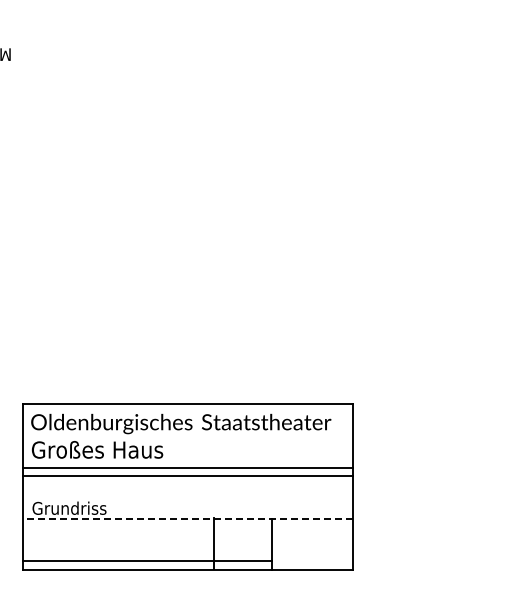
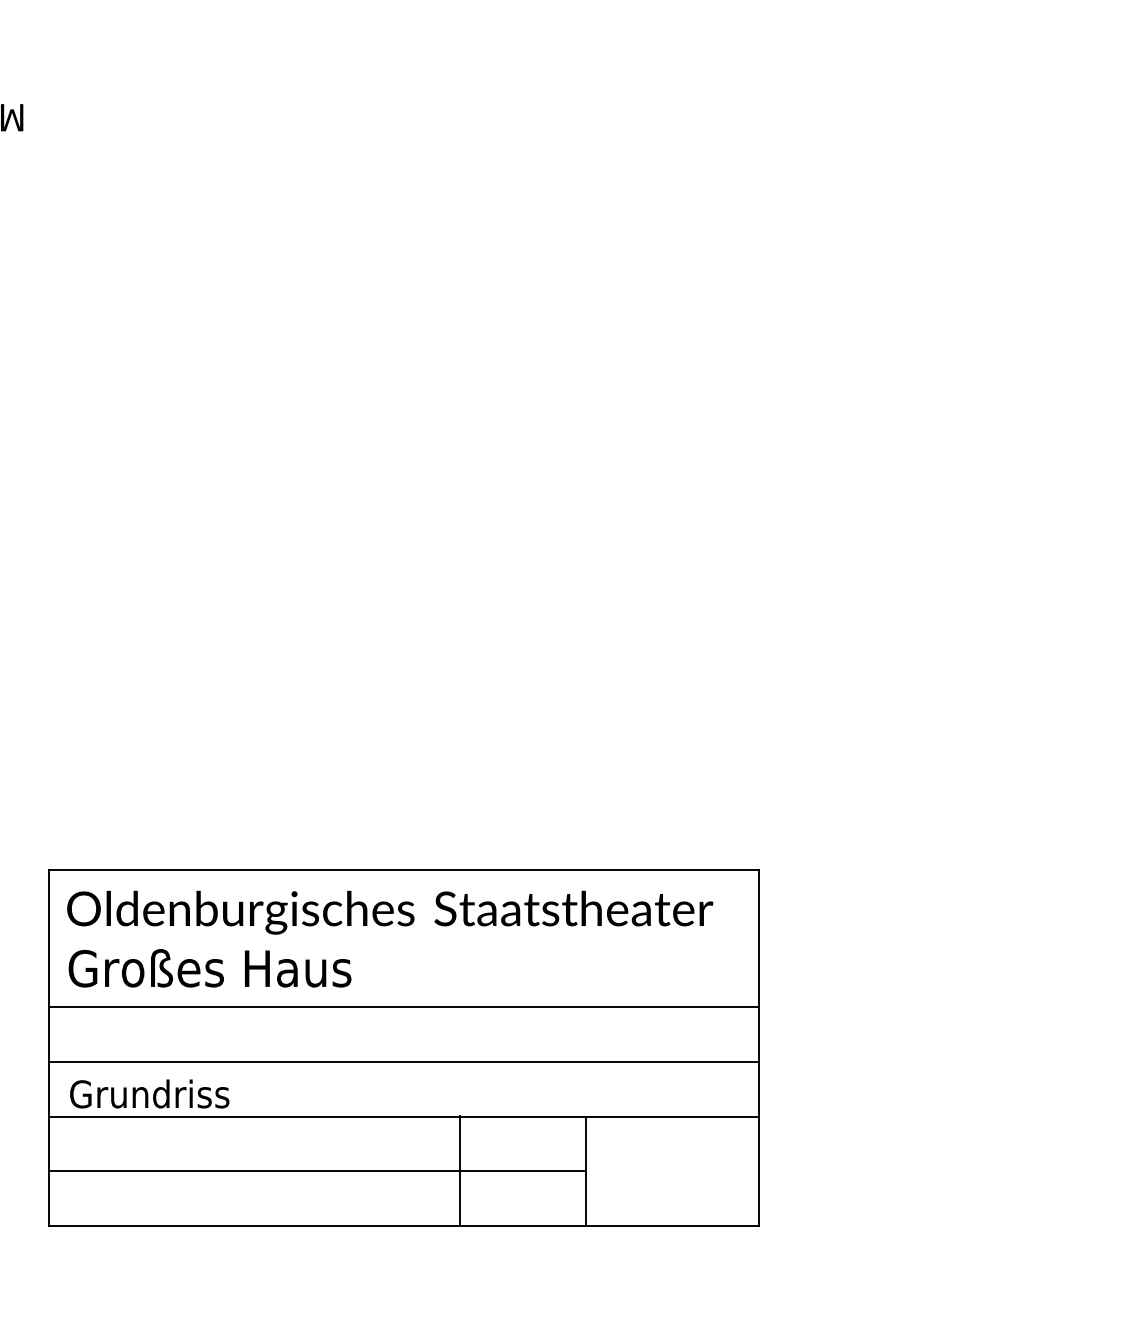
line: (187, 476) -> (403, 1062), moved
line: (187, 518) -> (403, 1115), dashed -> solid
line: (147, 561) -> (317, 1171), moved

